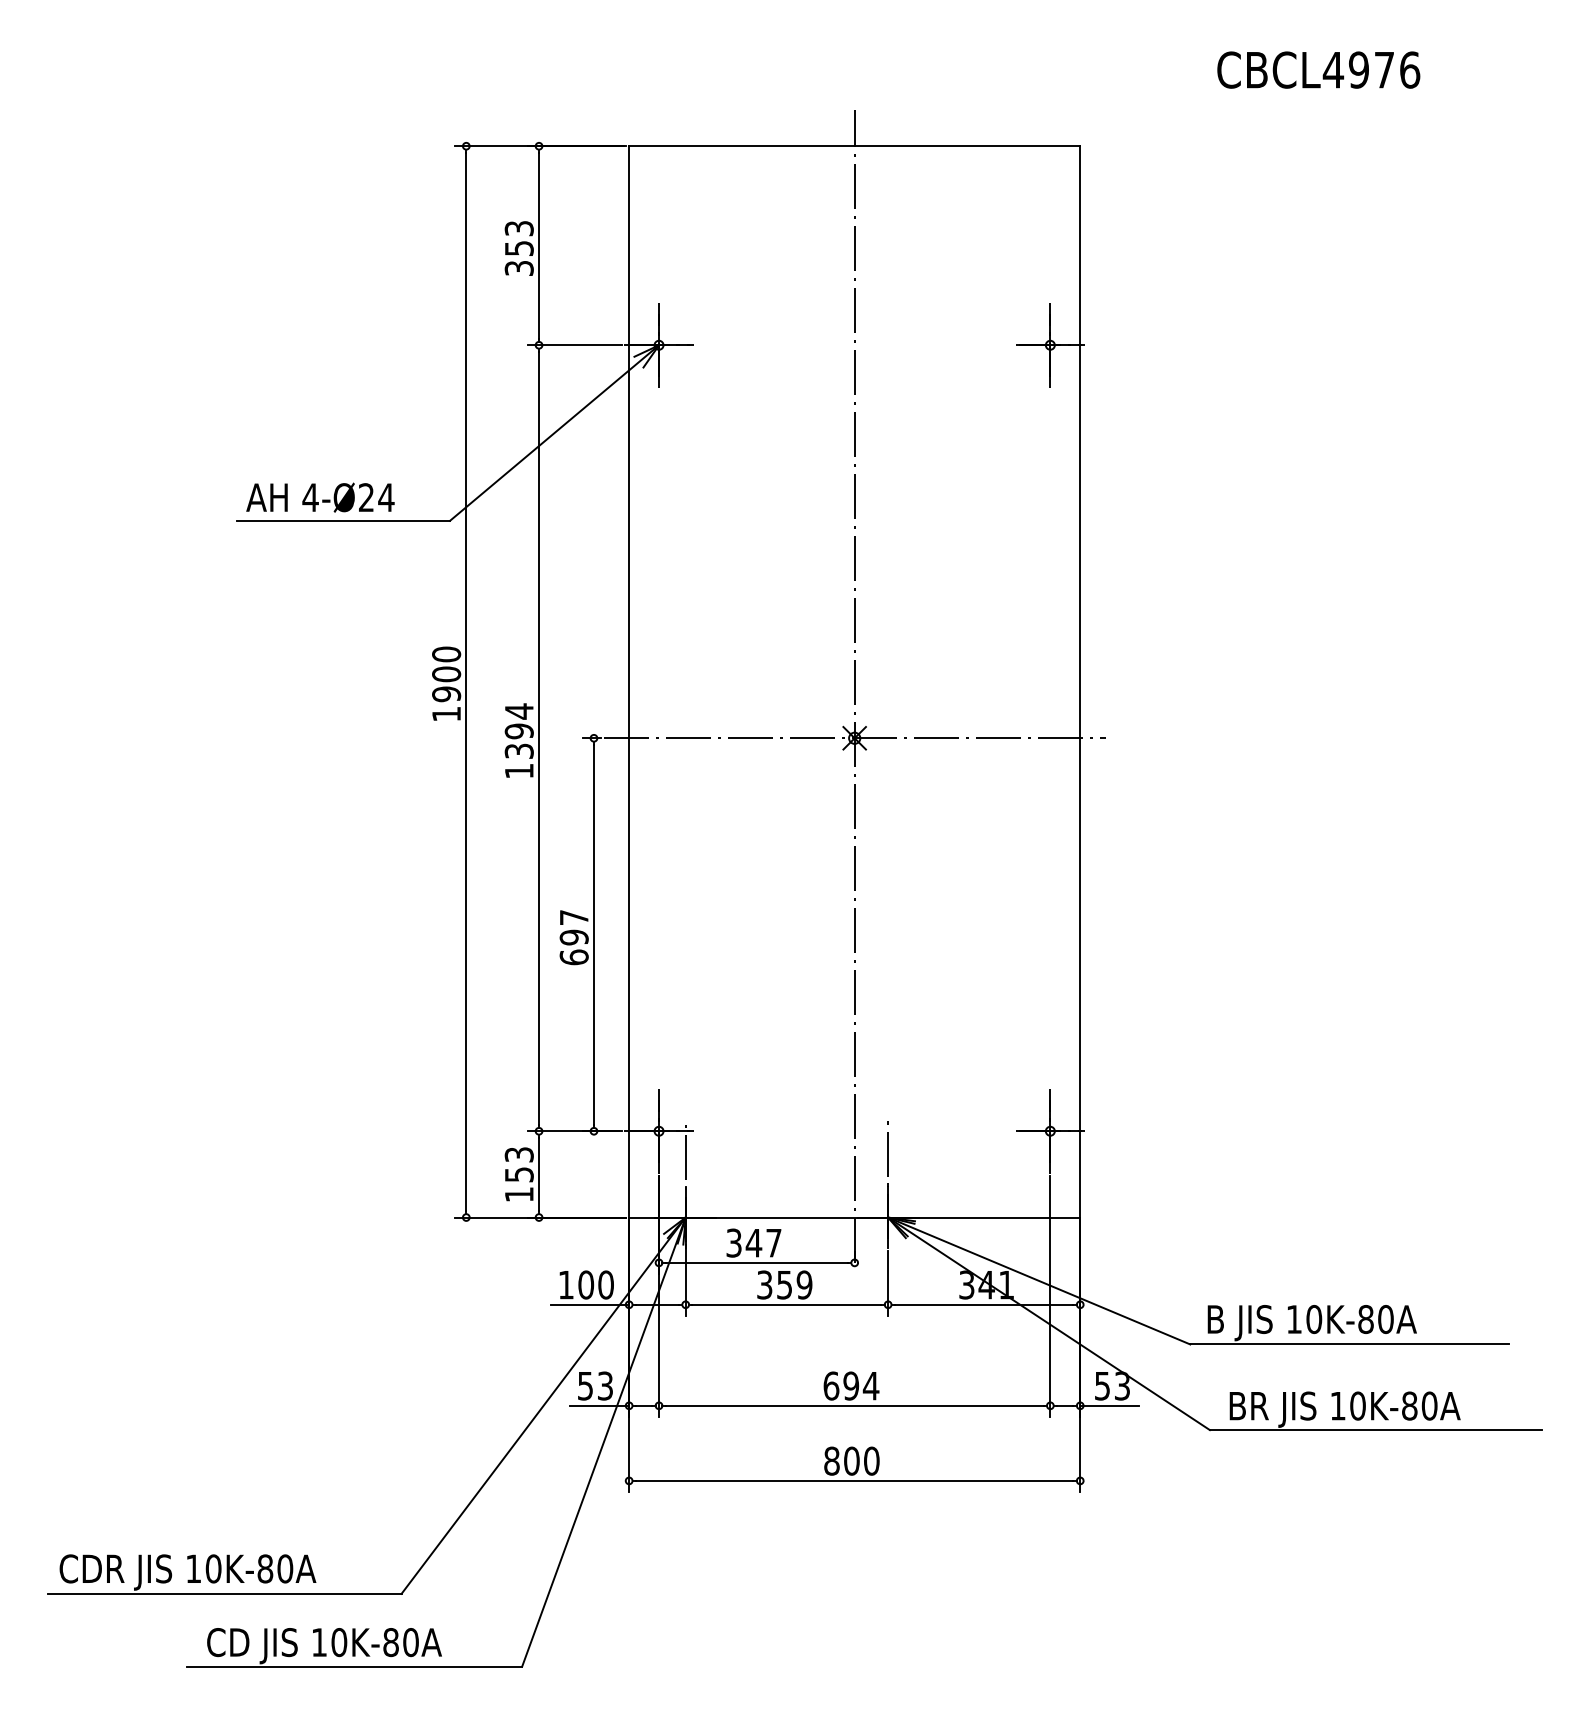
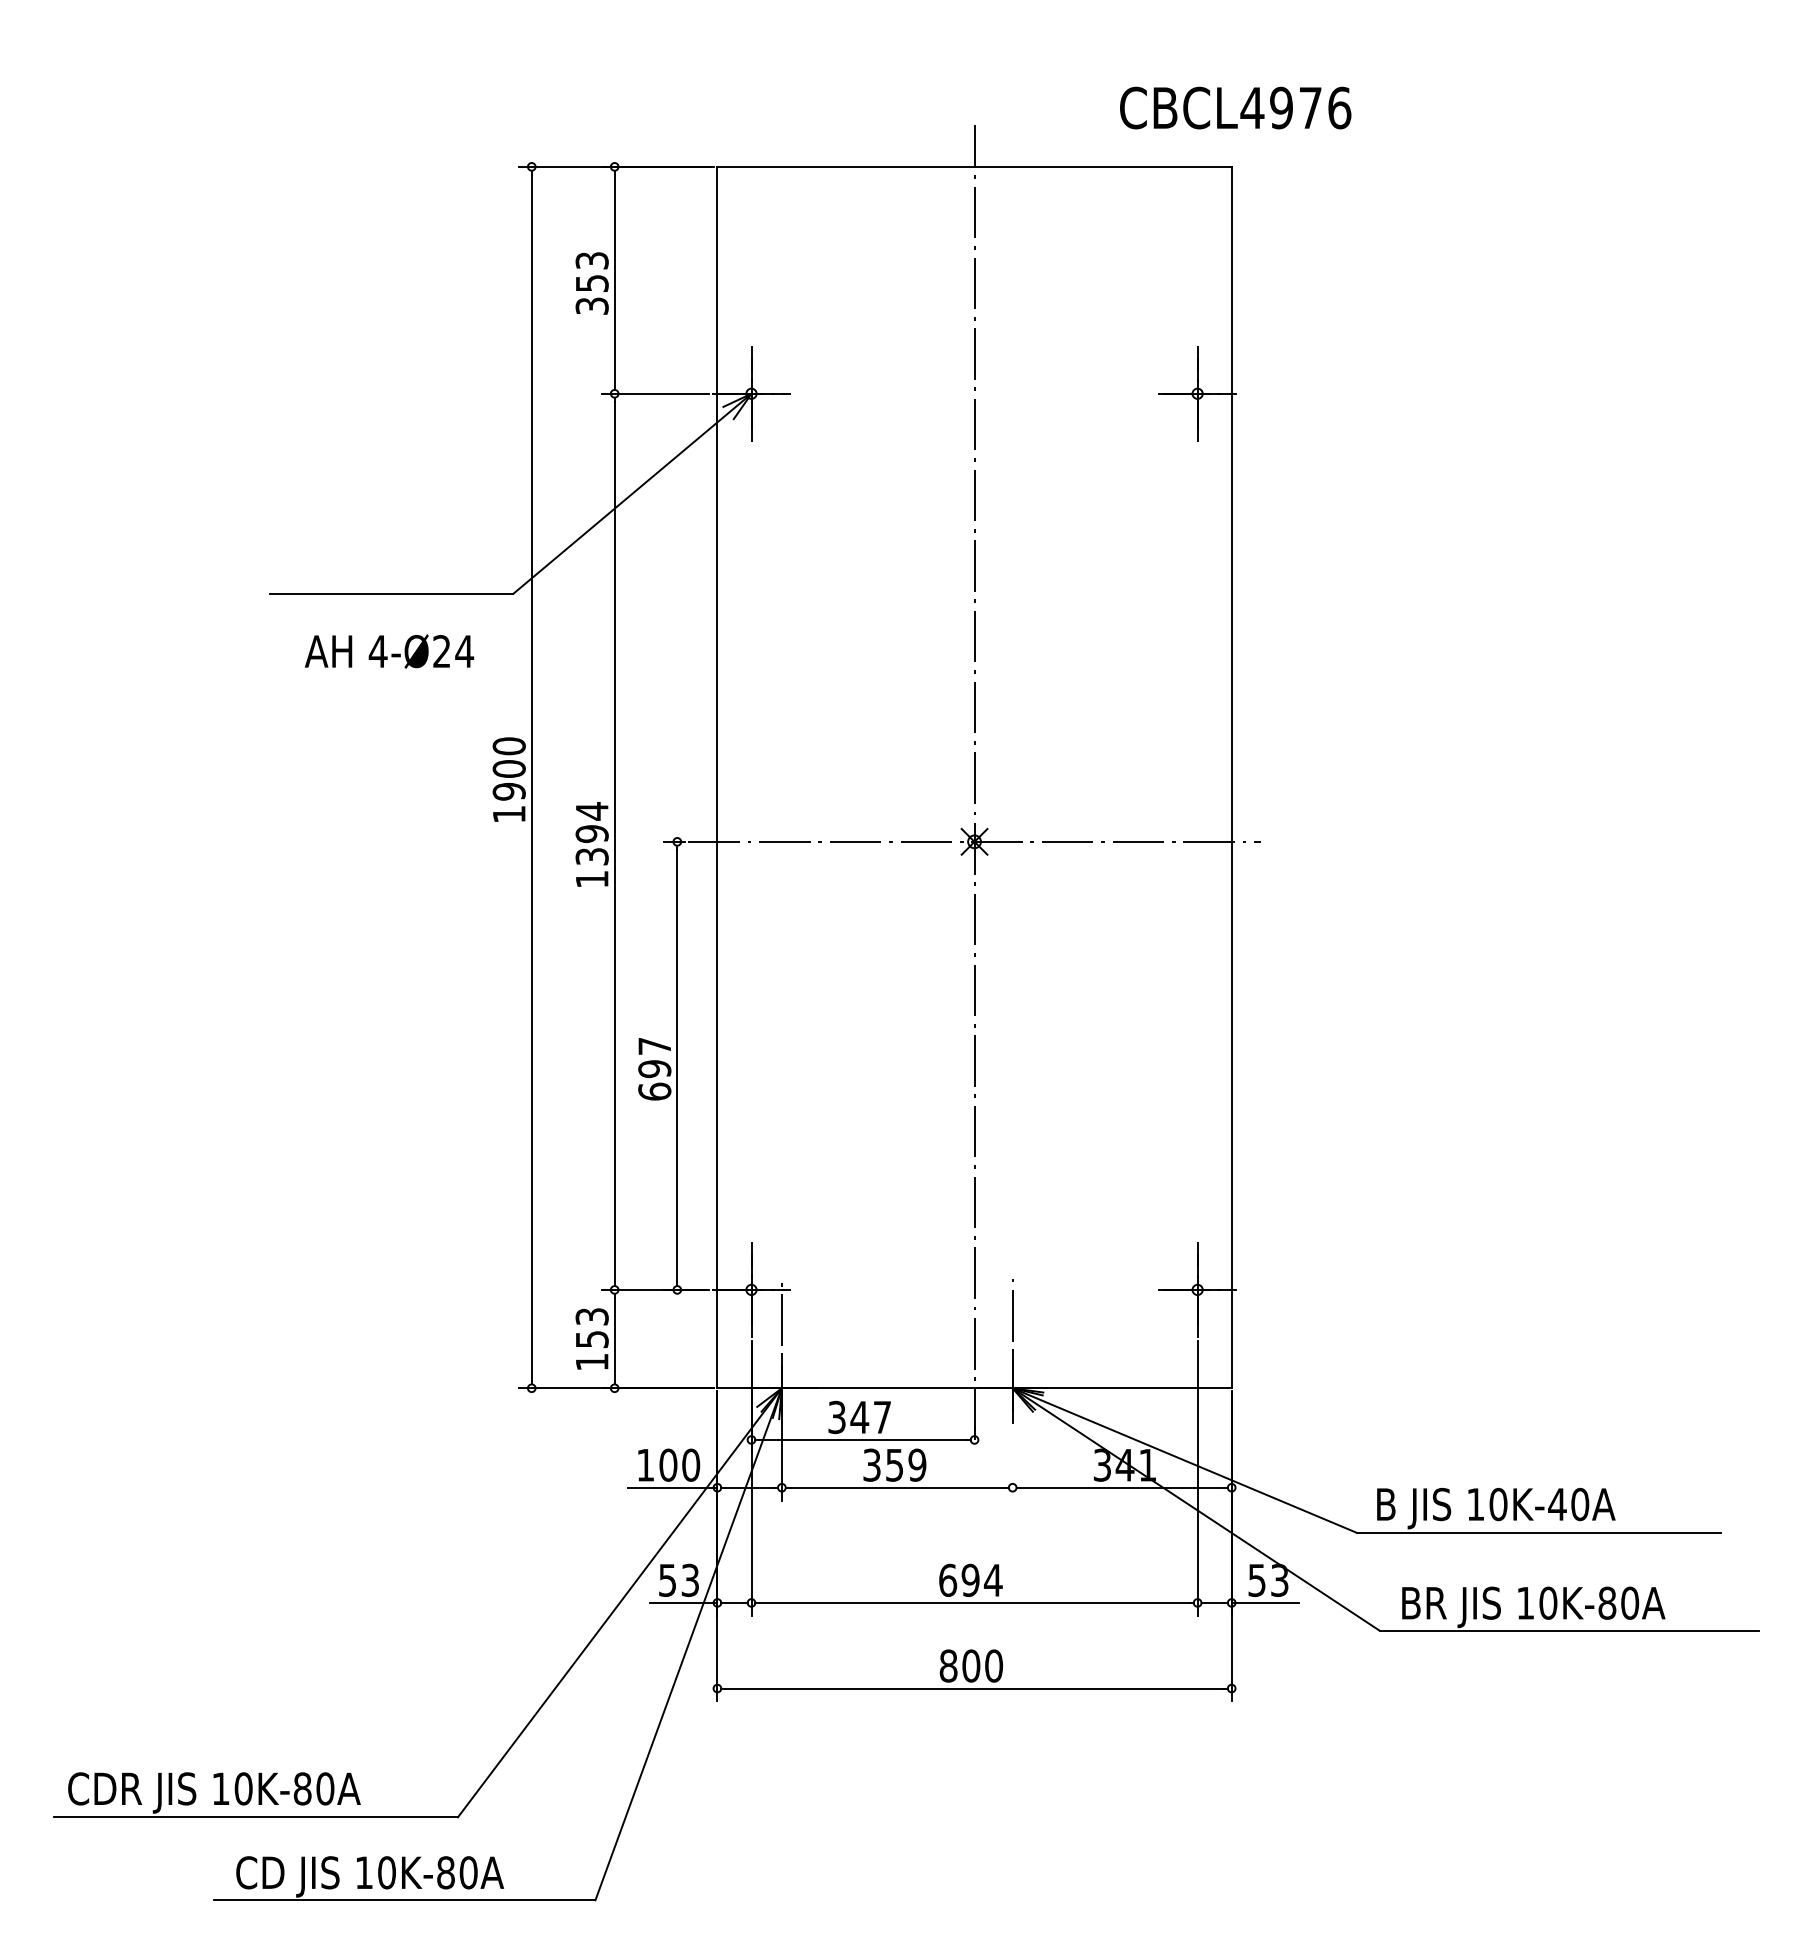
text: (1318, 69) -> (1235, 107), moved
text: (320, 497) -> (389, 651), moved
line: (887, 1283) -> (1012, 1463), removed
text: (1365, 1319) -> (1557, 1504), 10K-80A -> 10K-40A

